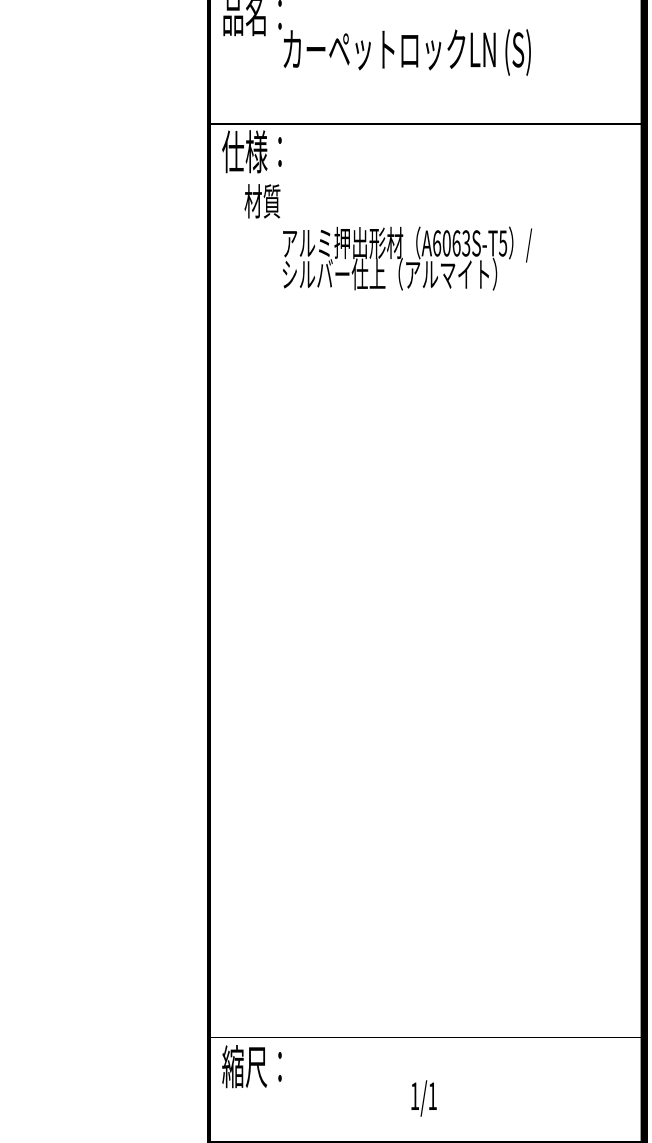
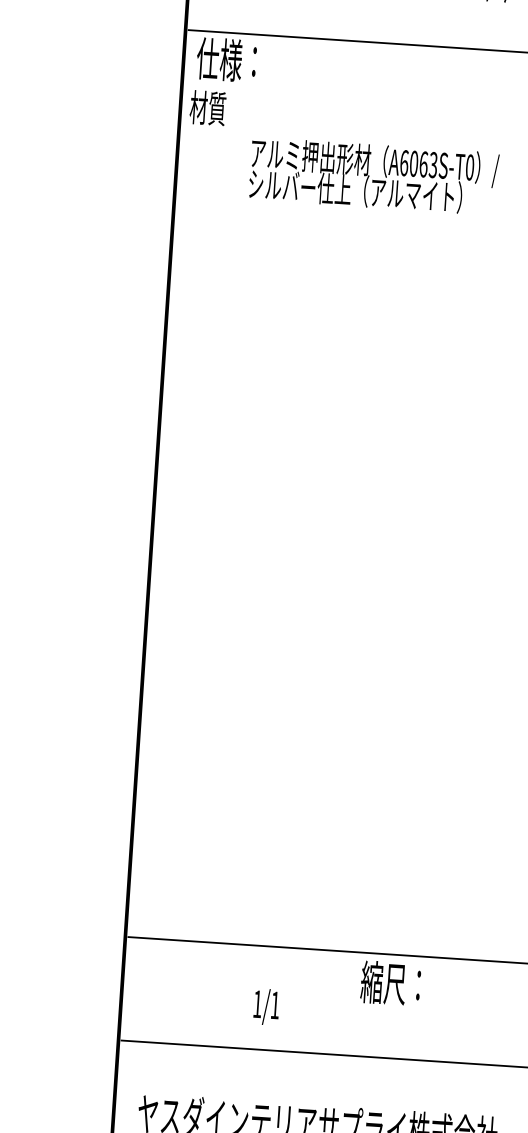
text: (262, 201) -> (207, 108), moved
text: (503, 243) -> (470, 167), A6063S-T5 -> A6063S-T0
text: (251, 1066) -> (390, 983), moved
text: (423, 1098) -> (265, 1006), moved

